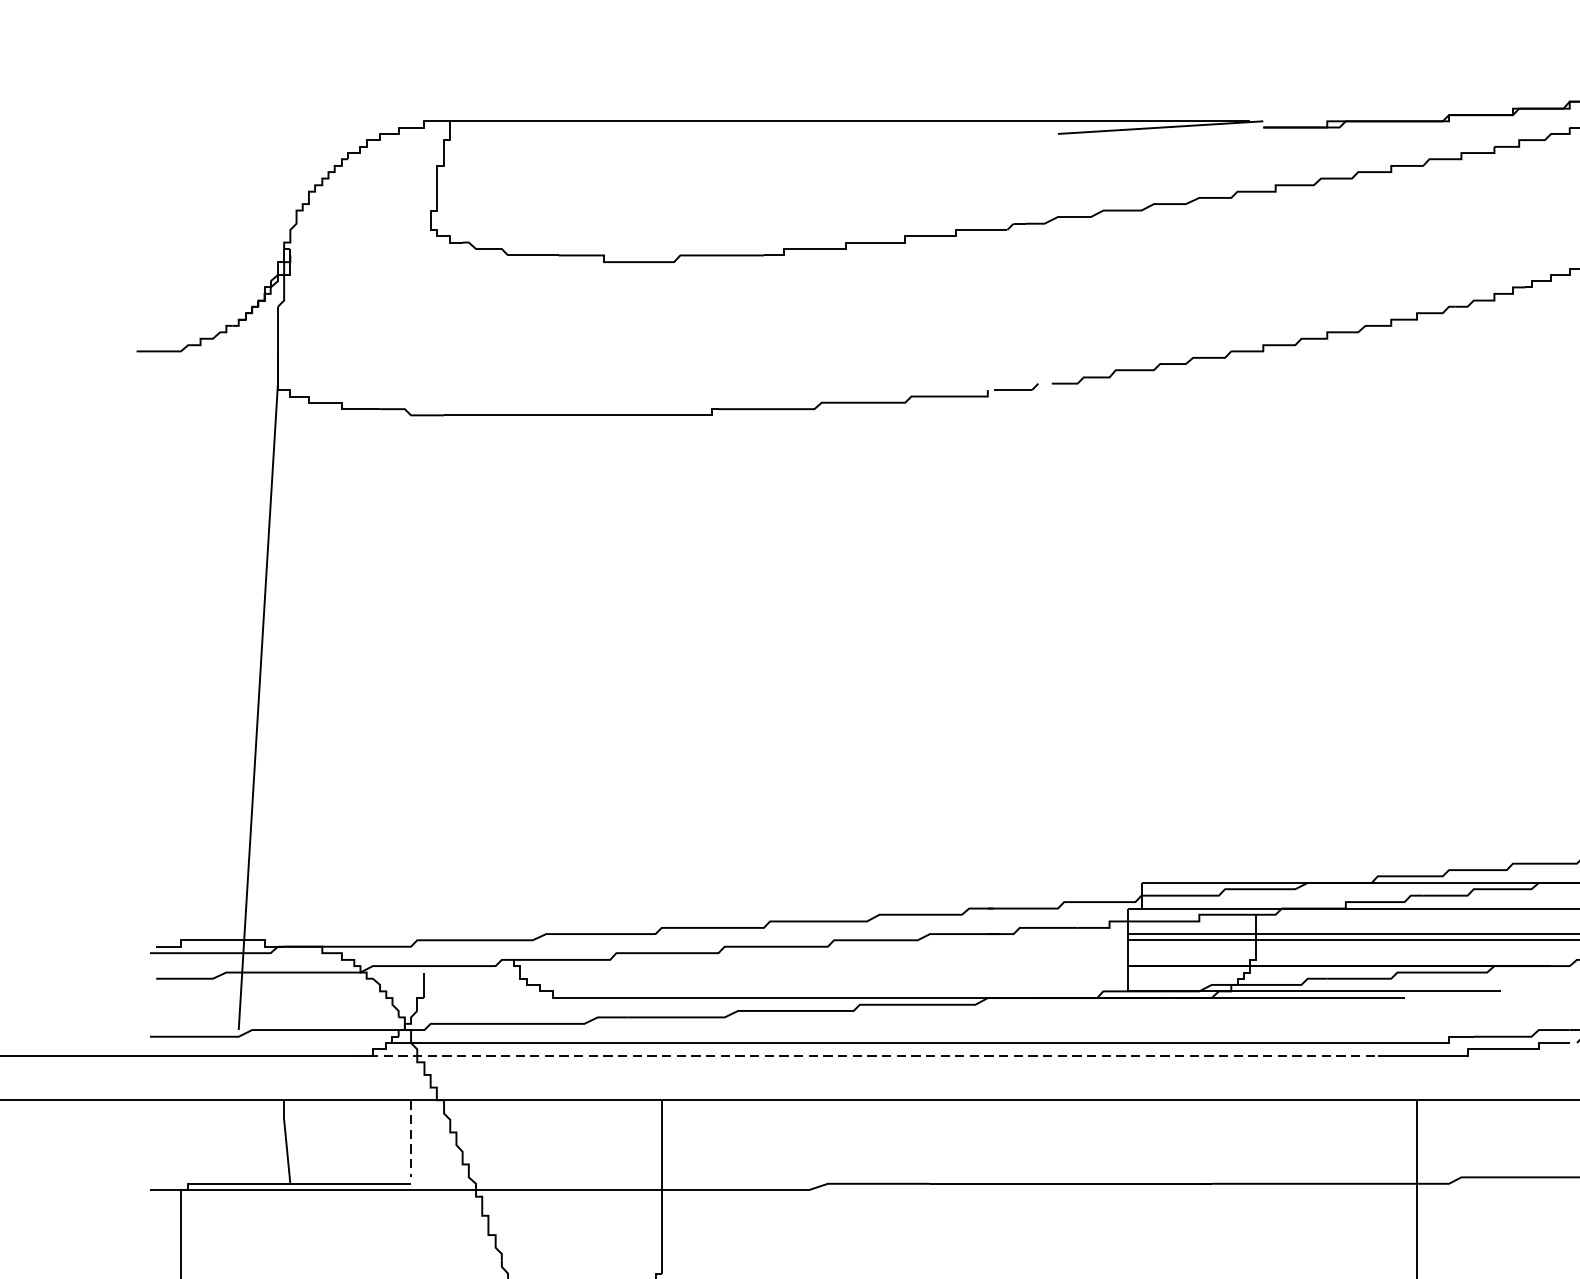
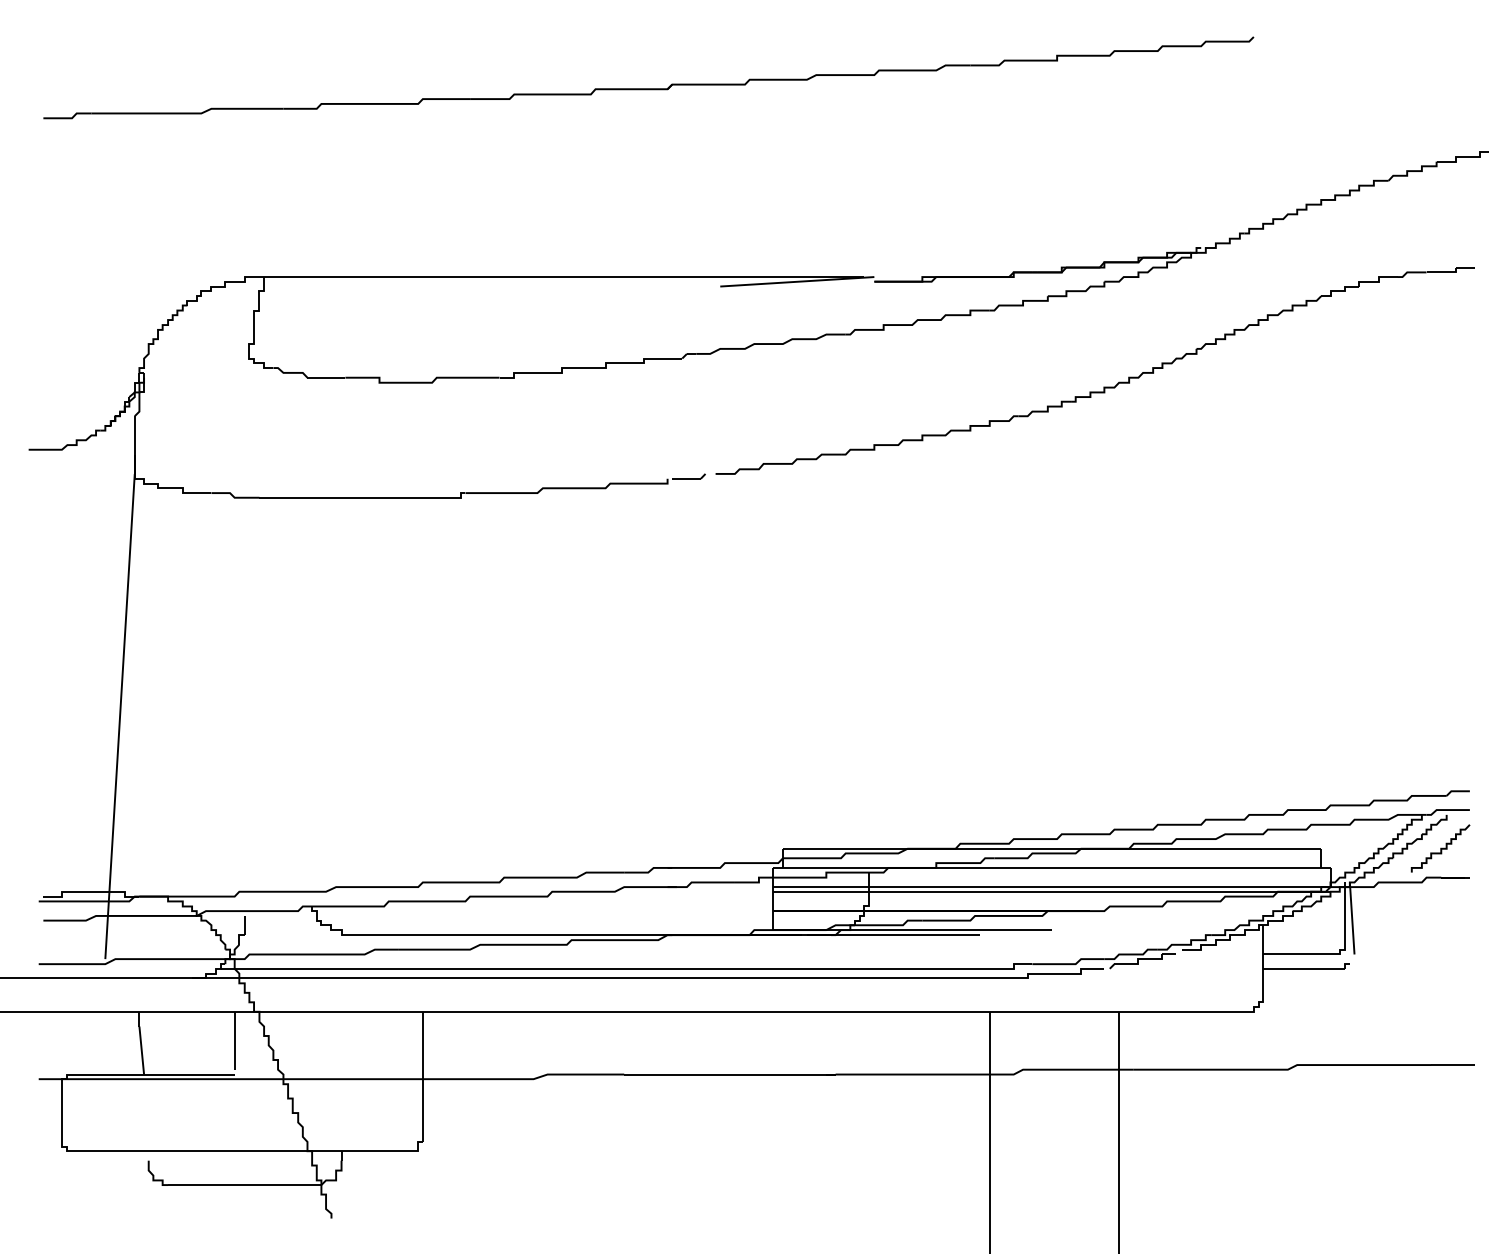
line: (866, 1055) -> (576, 978), dashed -> solid
line: (410, 1138) -> (234, 1040), dashed -> solid

